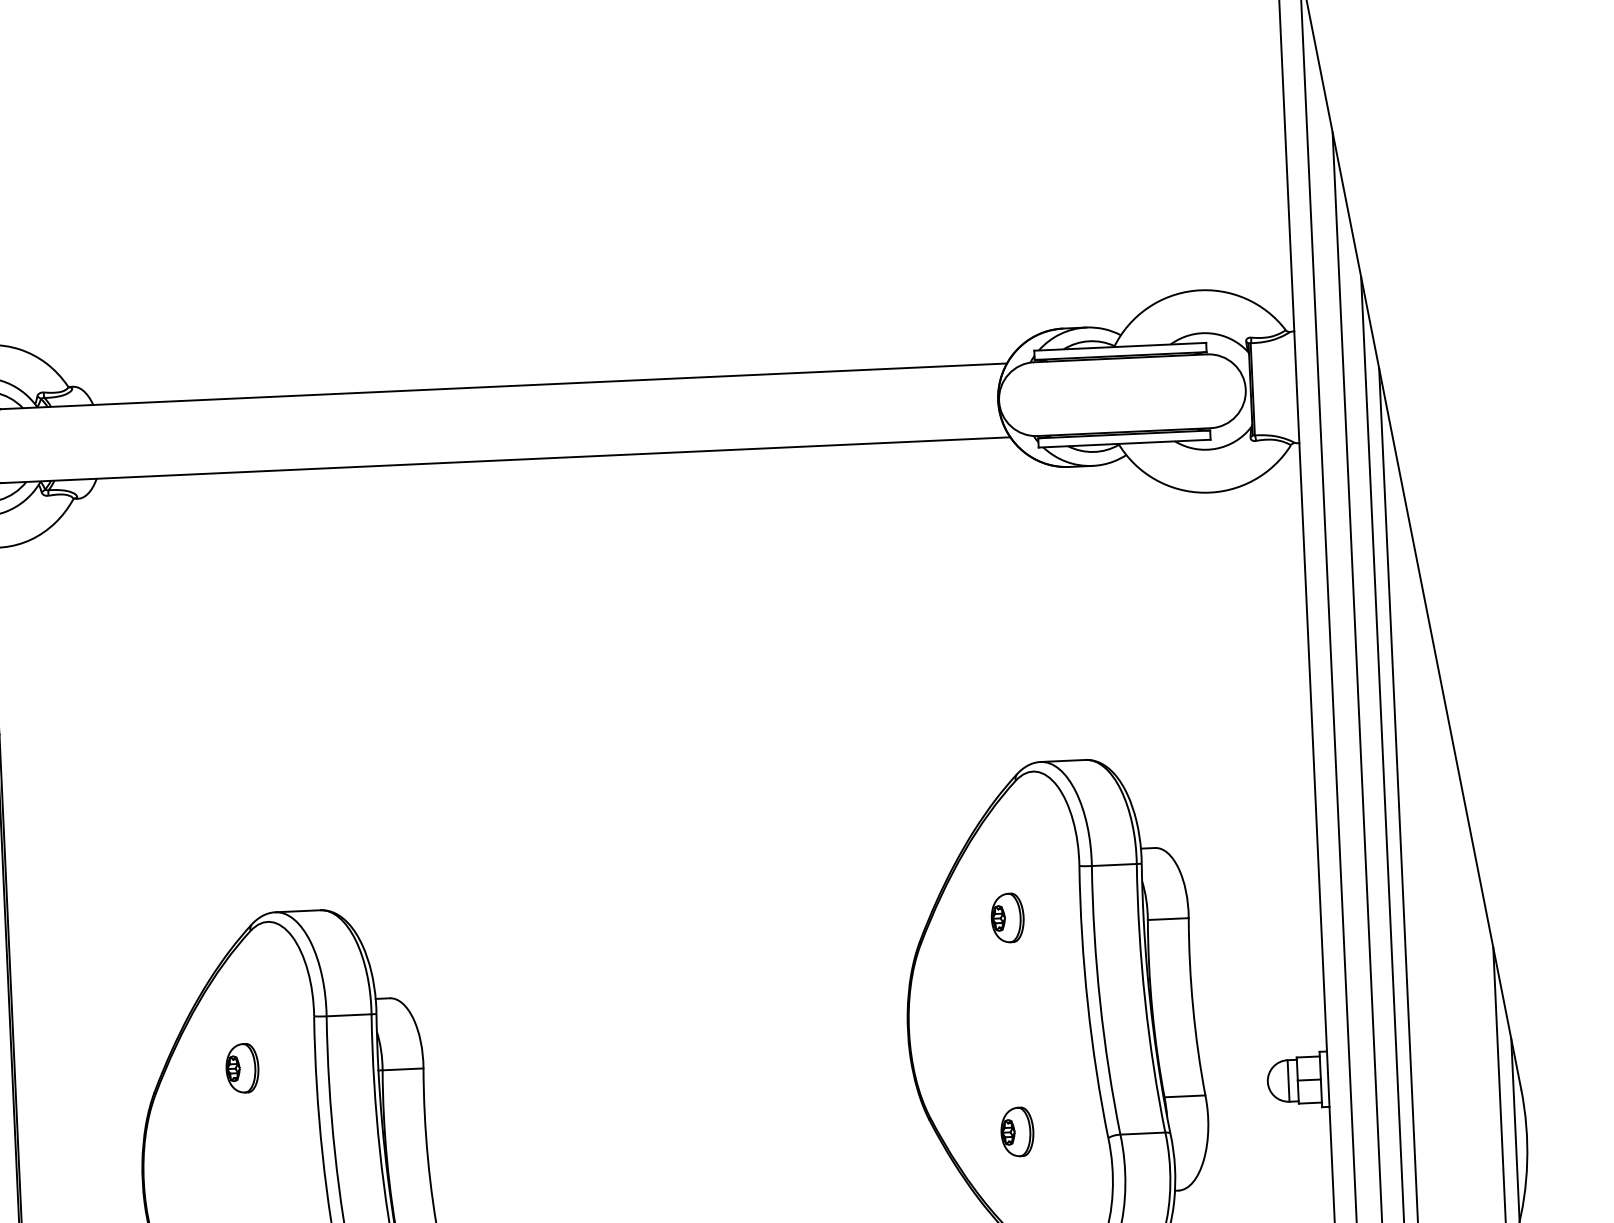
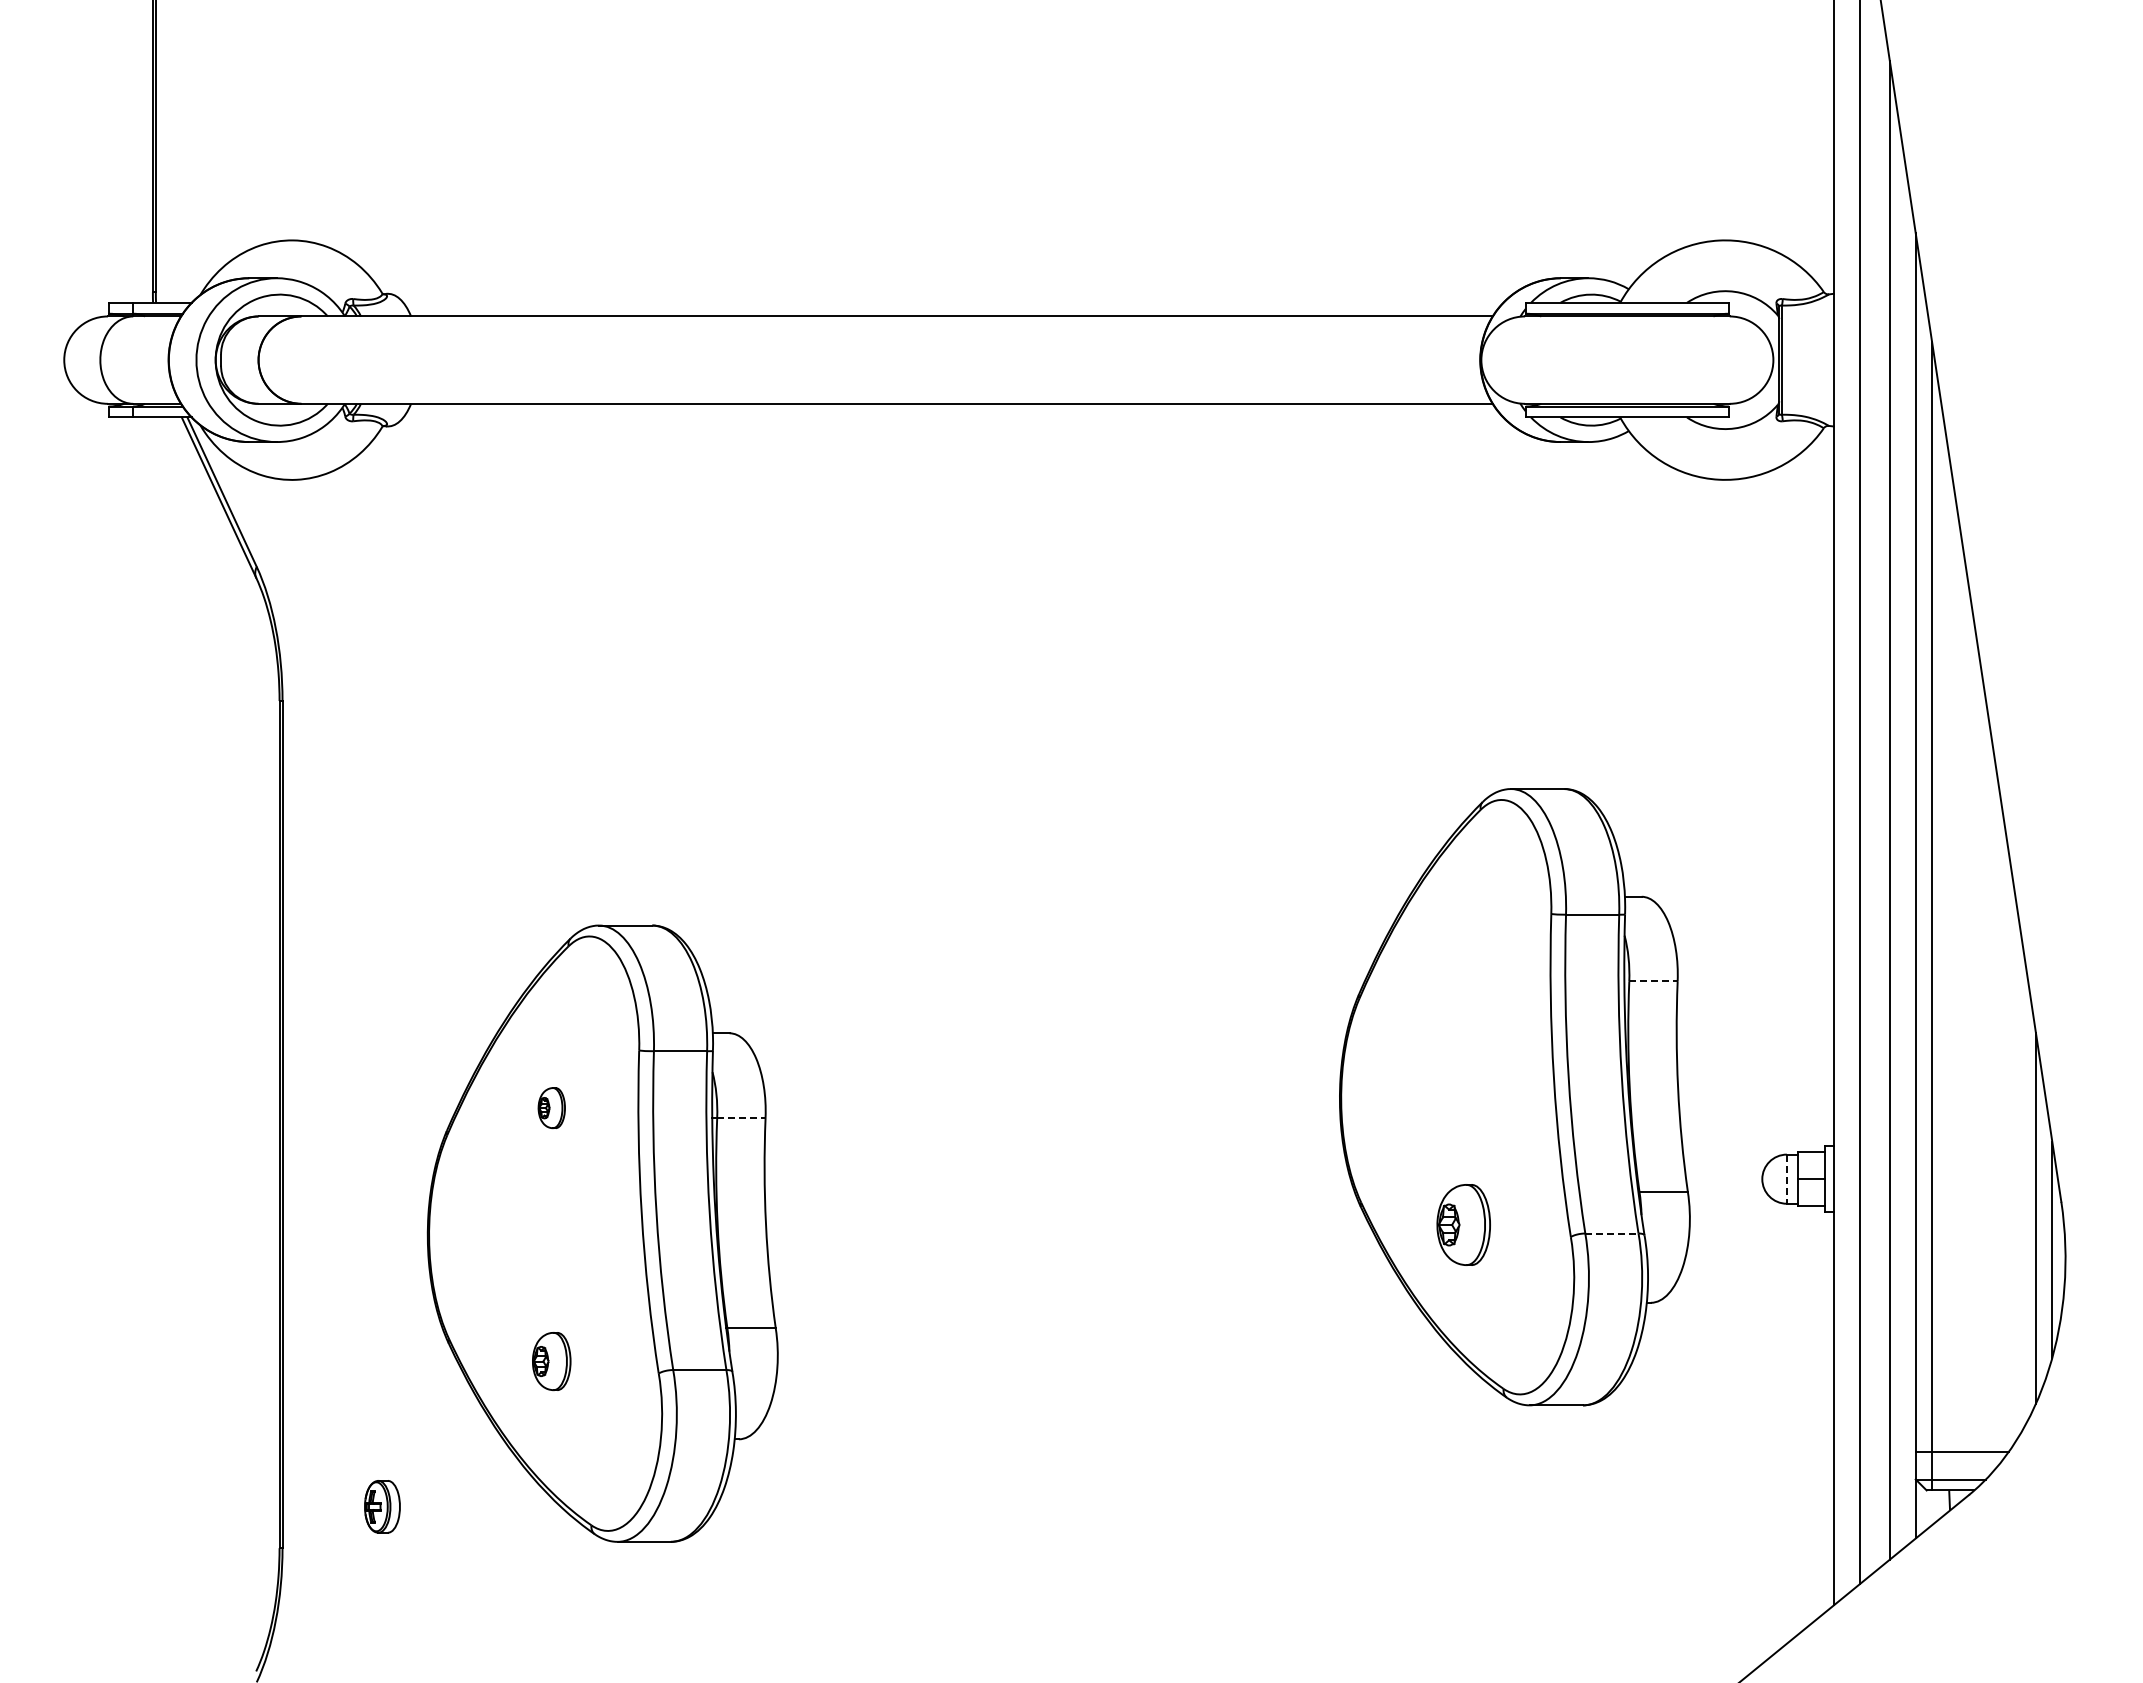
part: (1007, 917) -> (1463, 971), removed
line: (1168, 919) -> (1653, 981), solid -> dashed
part: (242, 1067) -> (551, 1107), size x0.7
line: (403, 1068) -> (741, 1117), solid -> dashed
line: (1288, 1081) -> (1786, 1179), solid -> dashed
part: (1017, 1131) -> (1463, 1224), size x1.4
line: (1142, 1133) -> (1611, 1233), solid -> dashed

